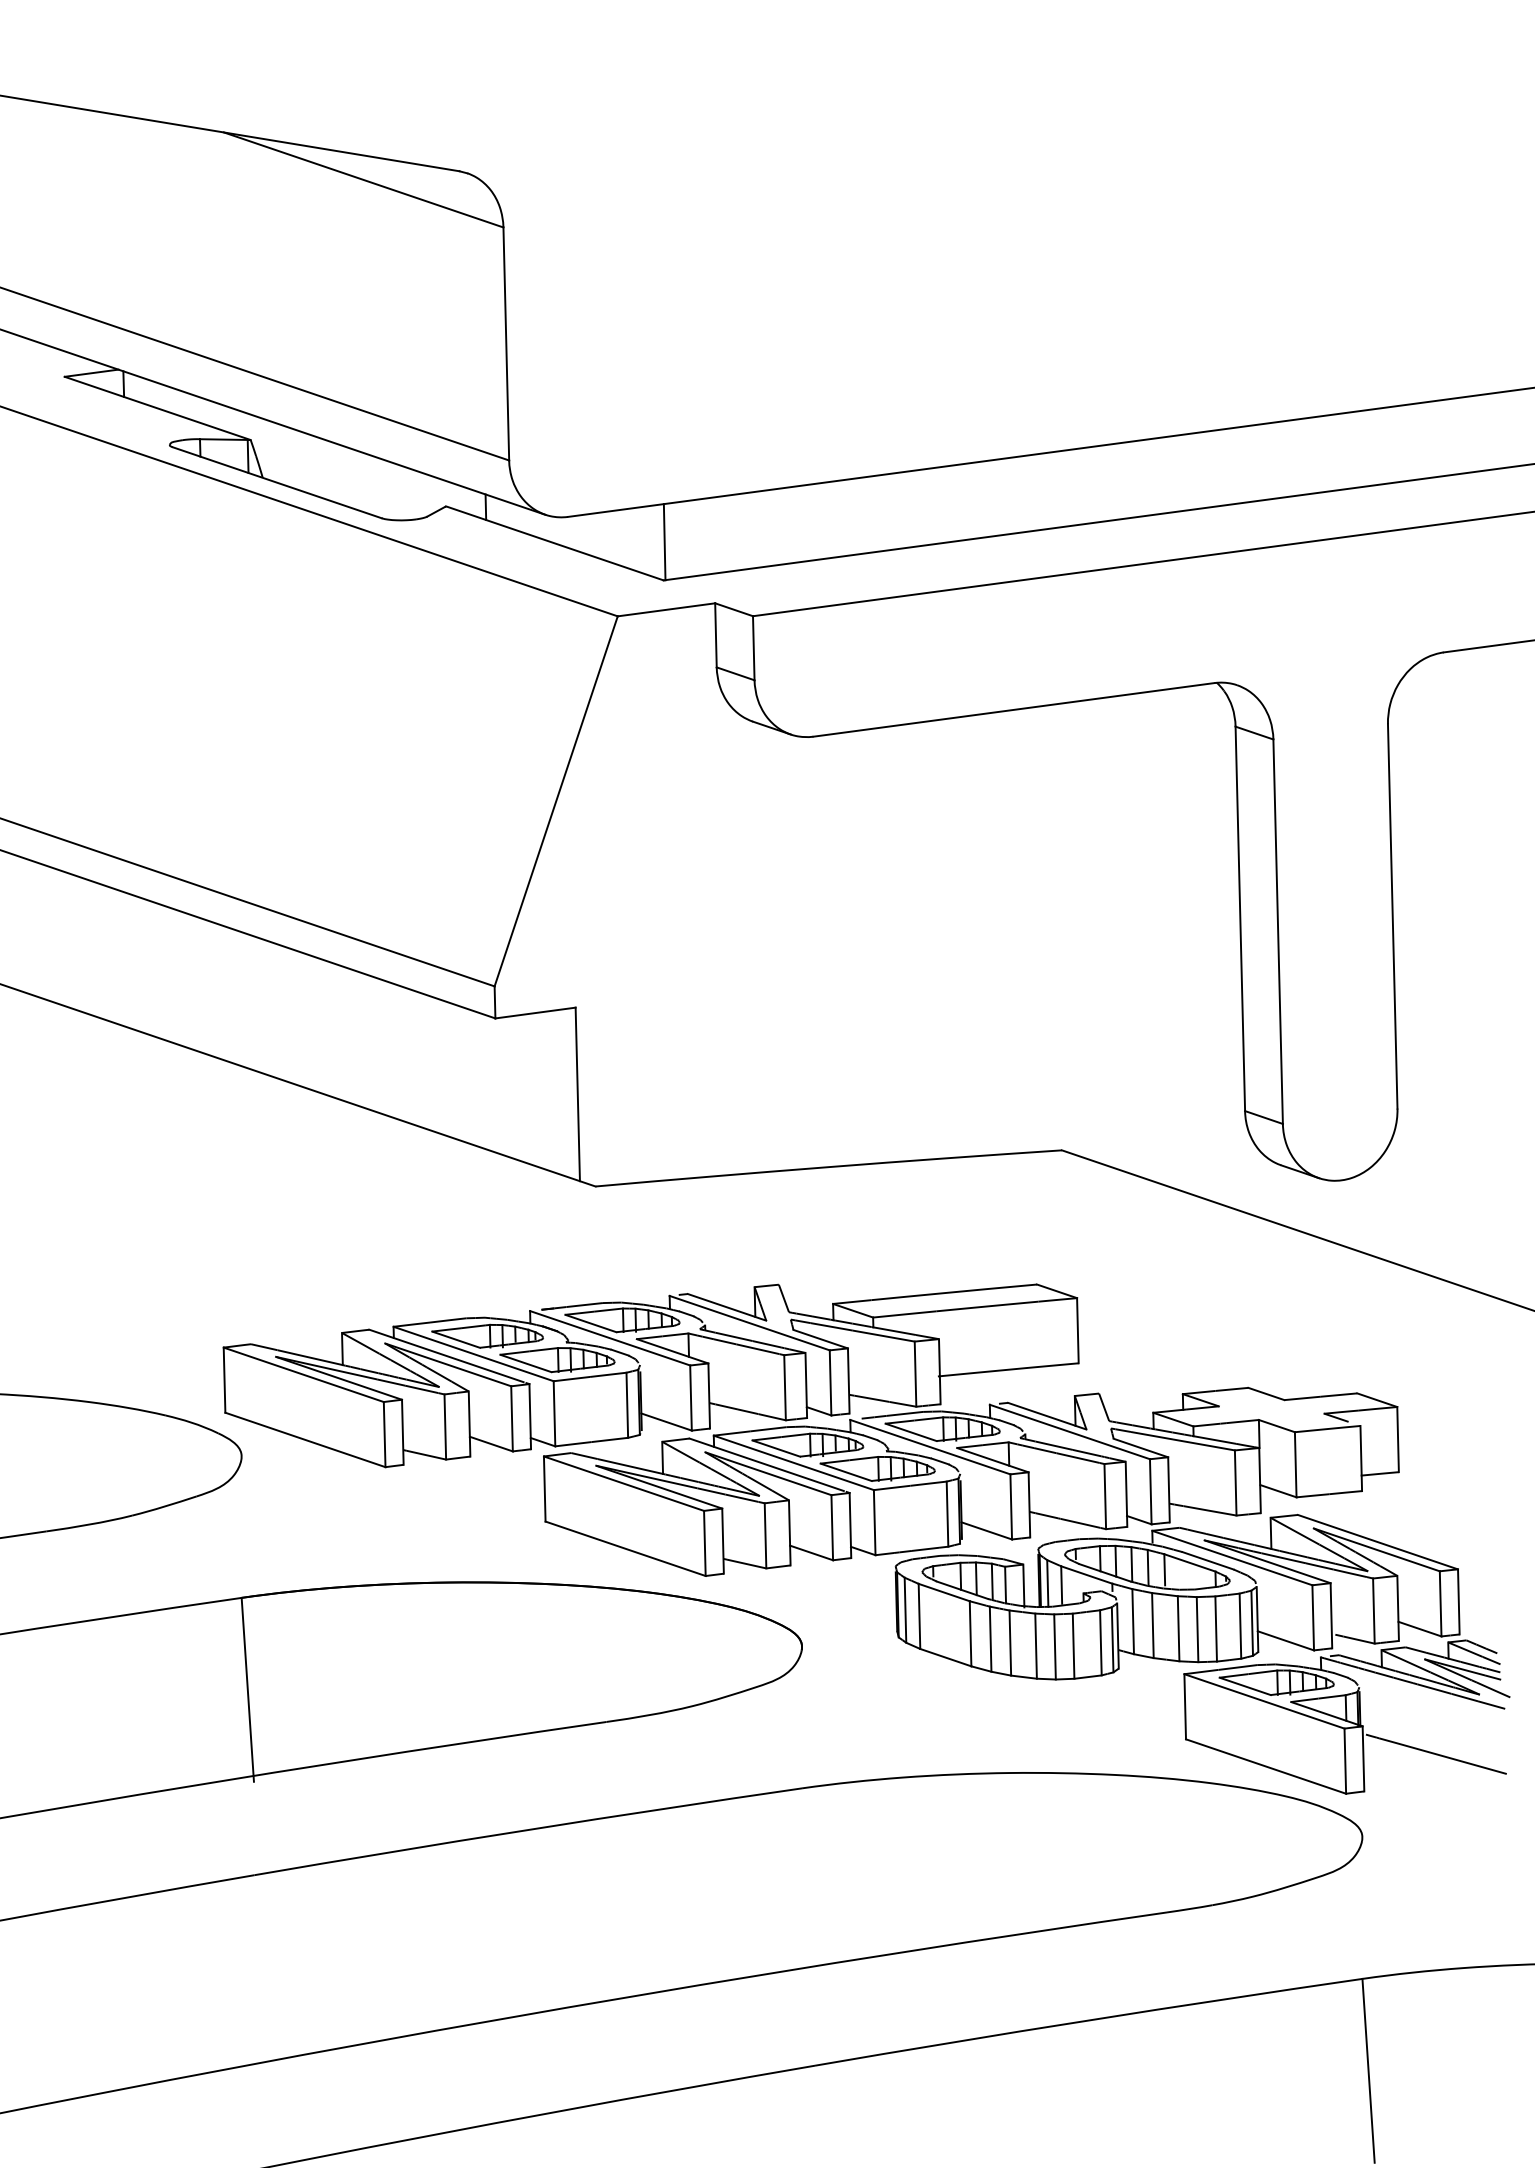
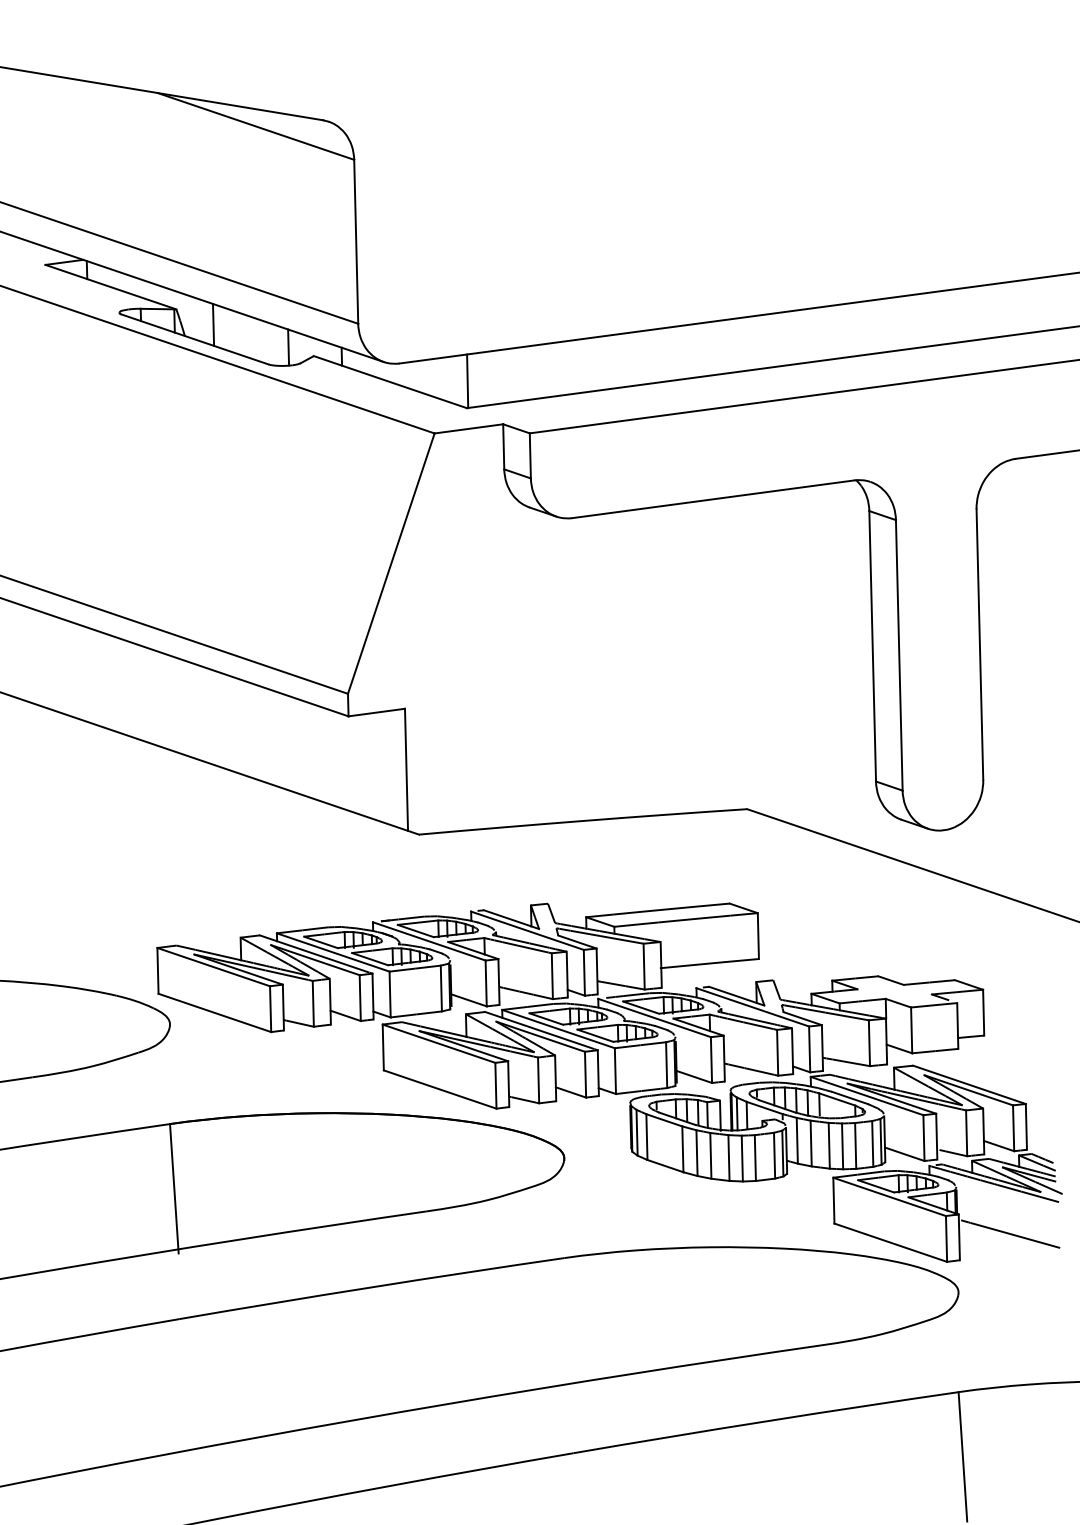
line: (303, 461) -> (213, 324), added
line: (409, 493) -> (288, 347), added

